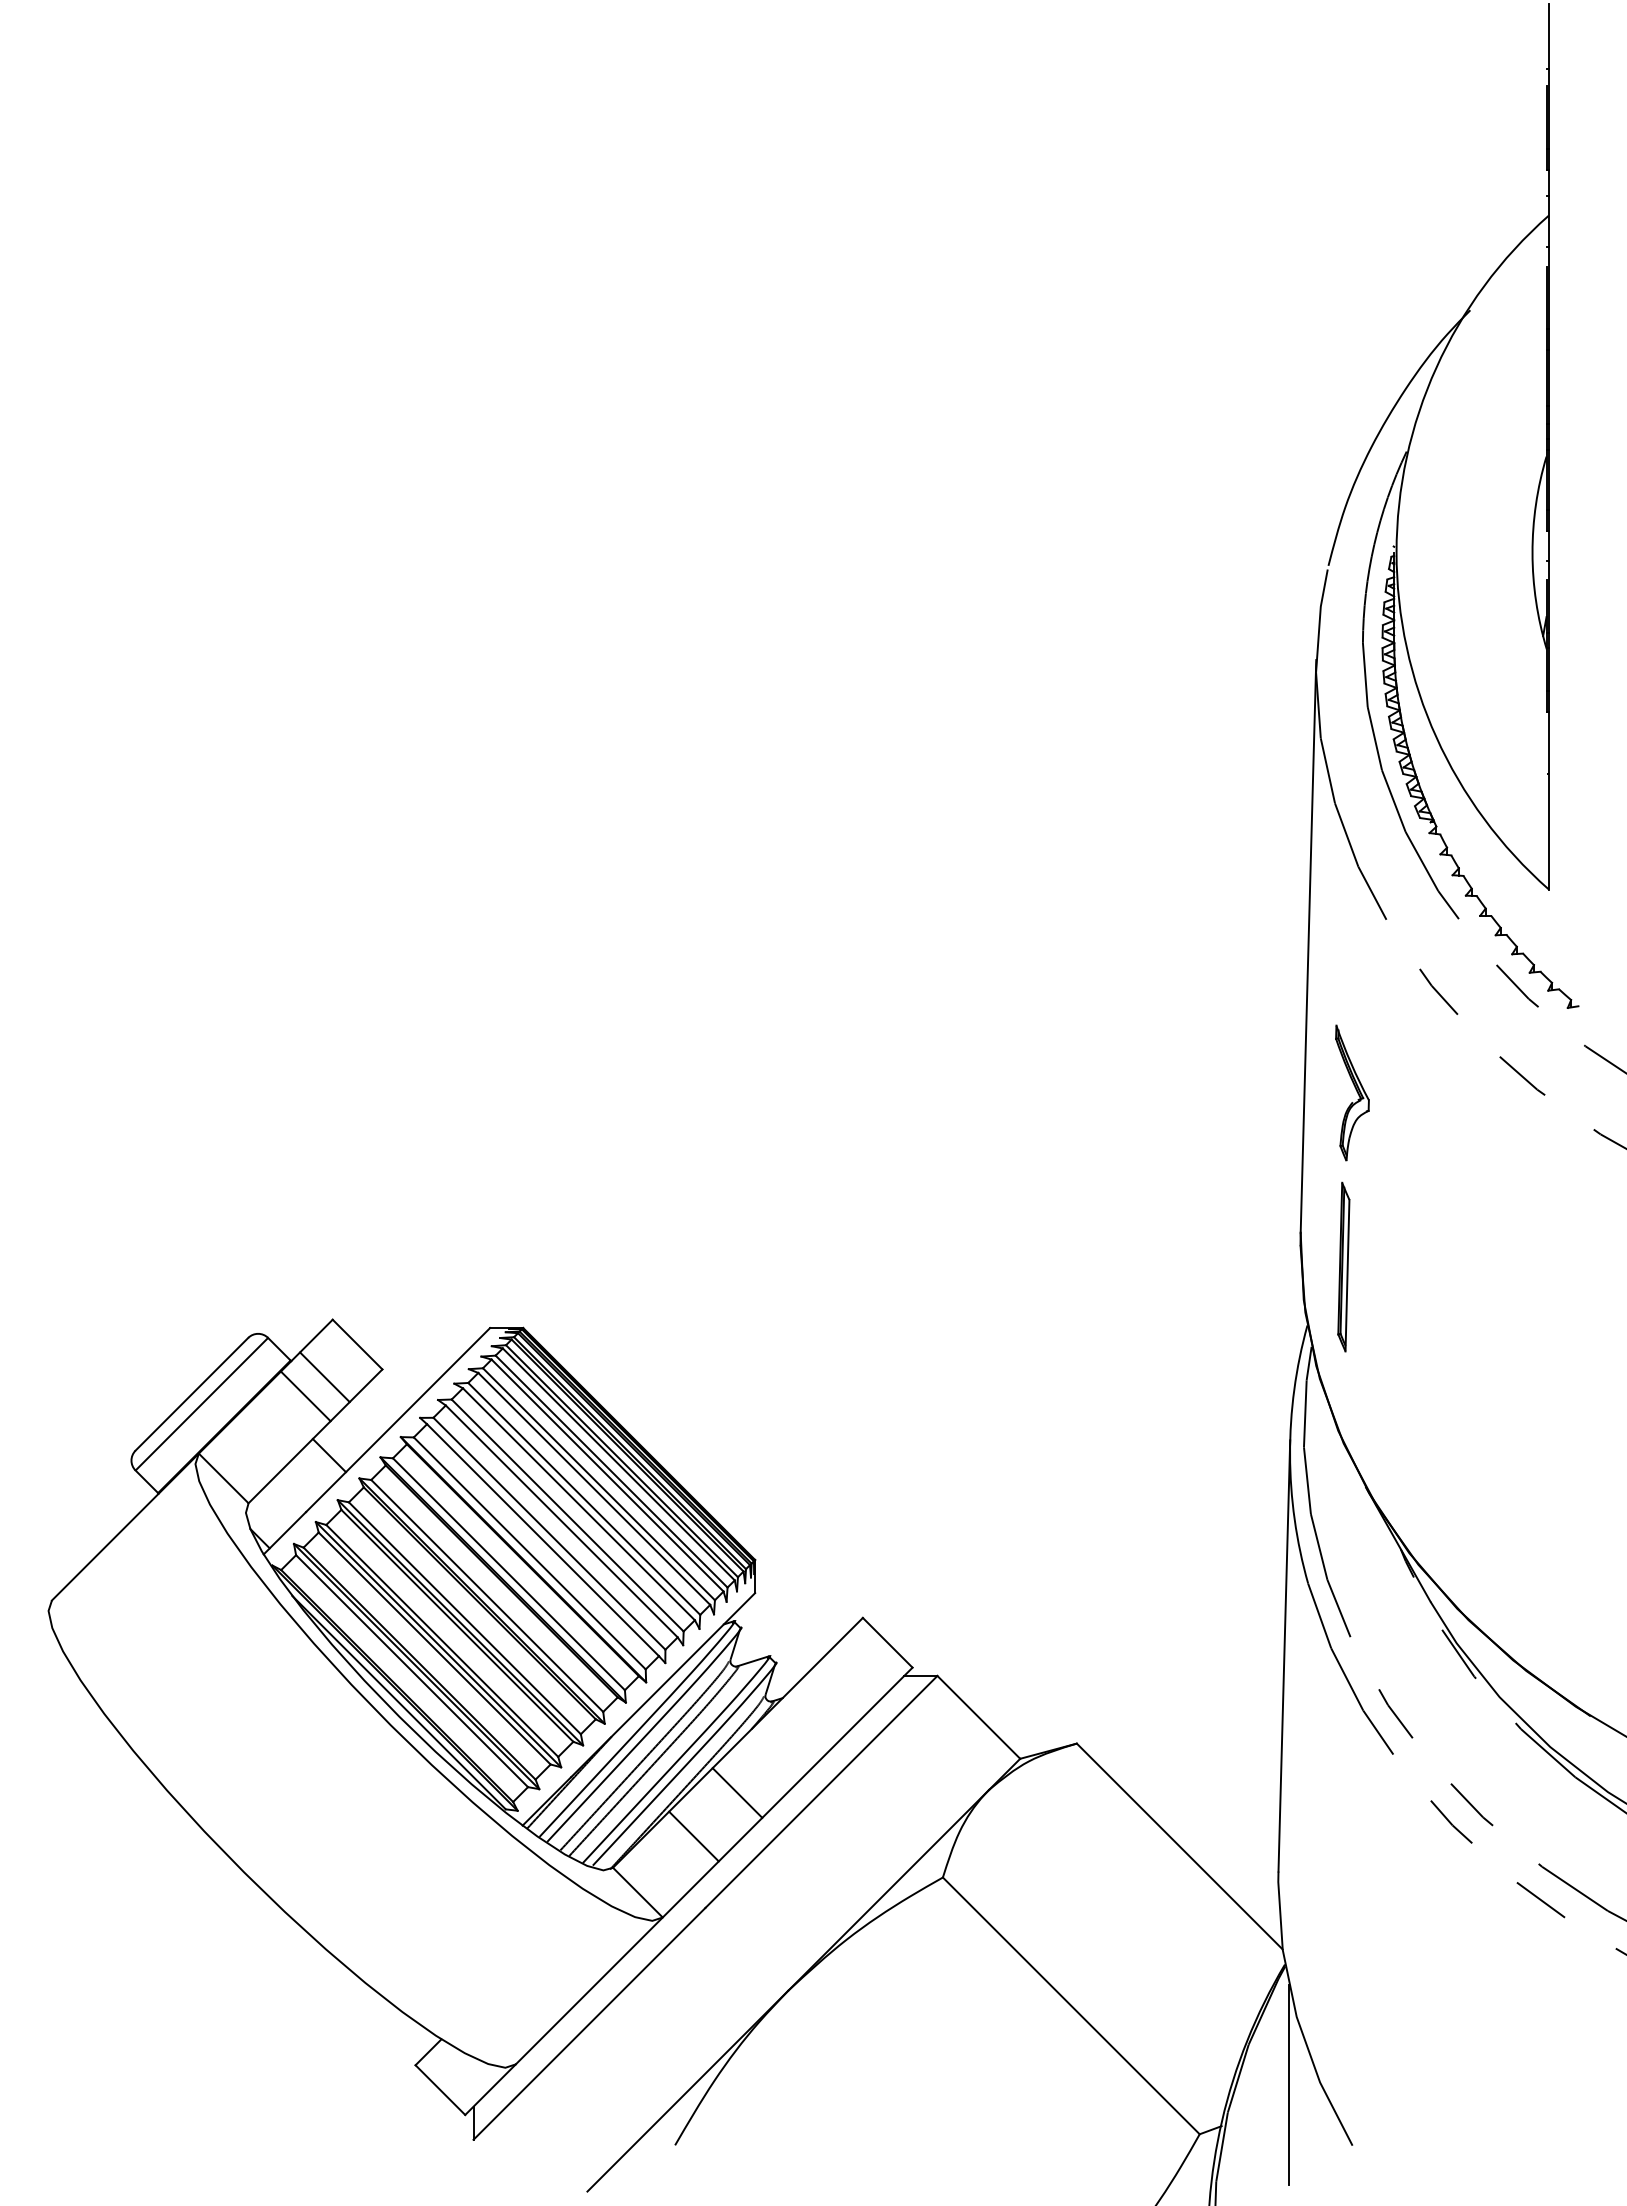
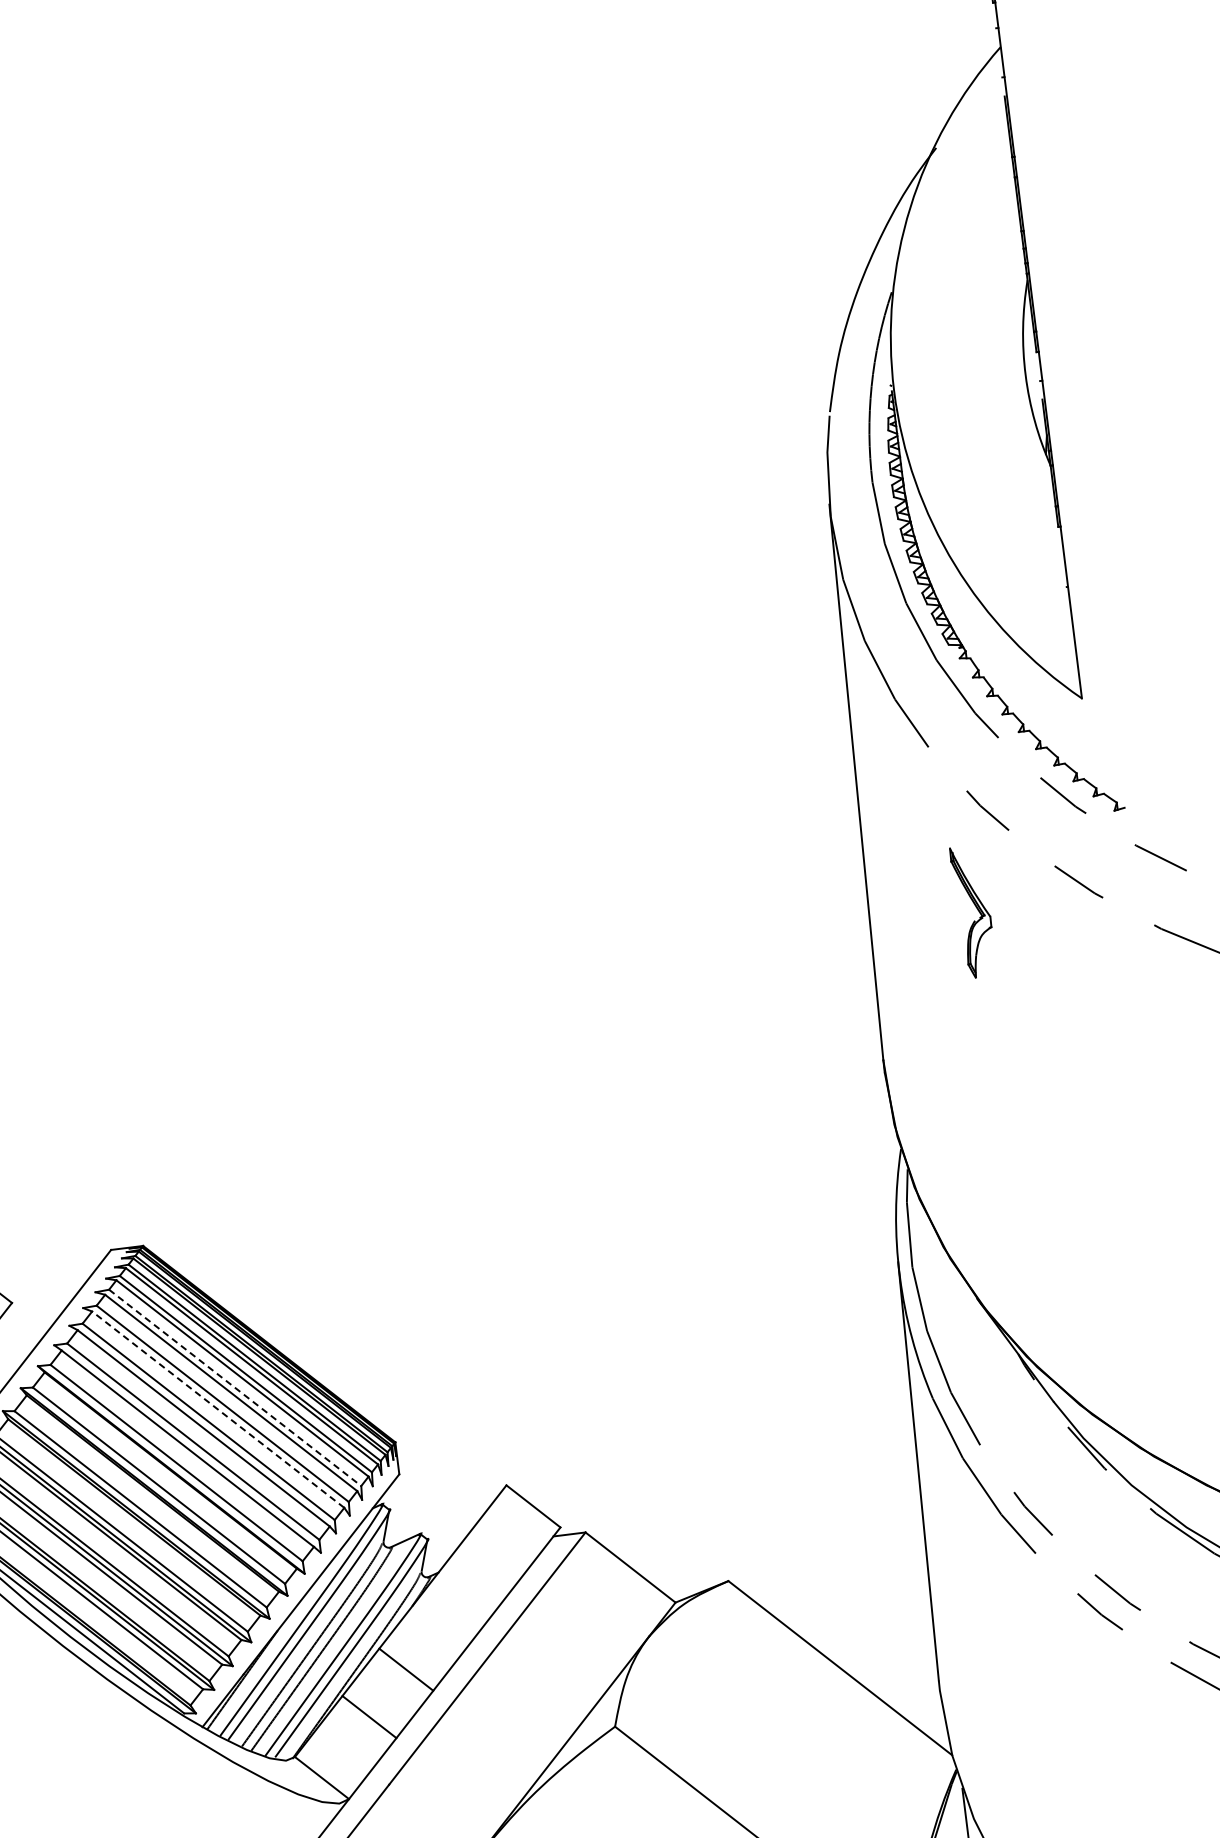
part: (1352, 1092) -> (973, 911), moved
part: (1343, 1266) -> (928, 1087), removed
line: (599, 1484) -> (235, 1388), solid -> dashed
line: (578, 1503) -> (217, 1408), solid -> dashed

